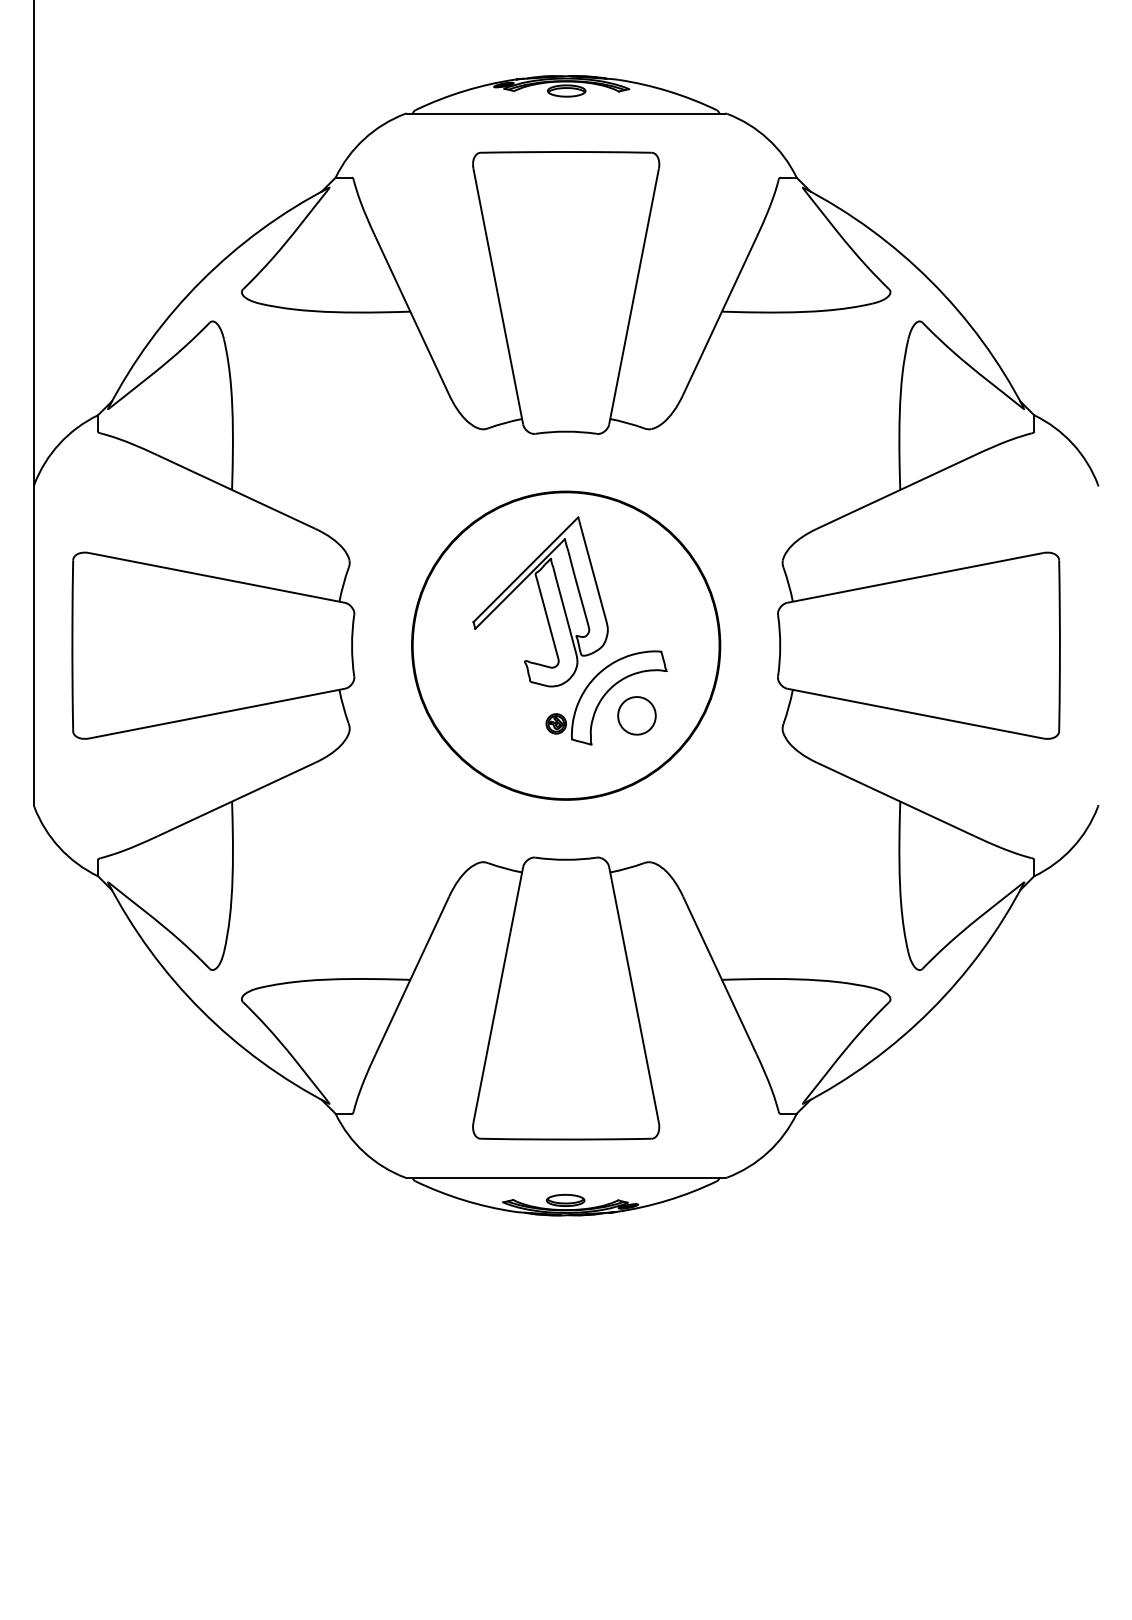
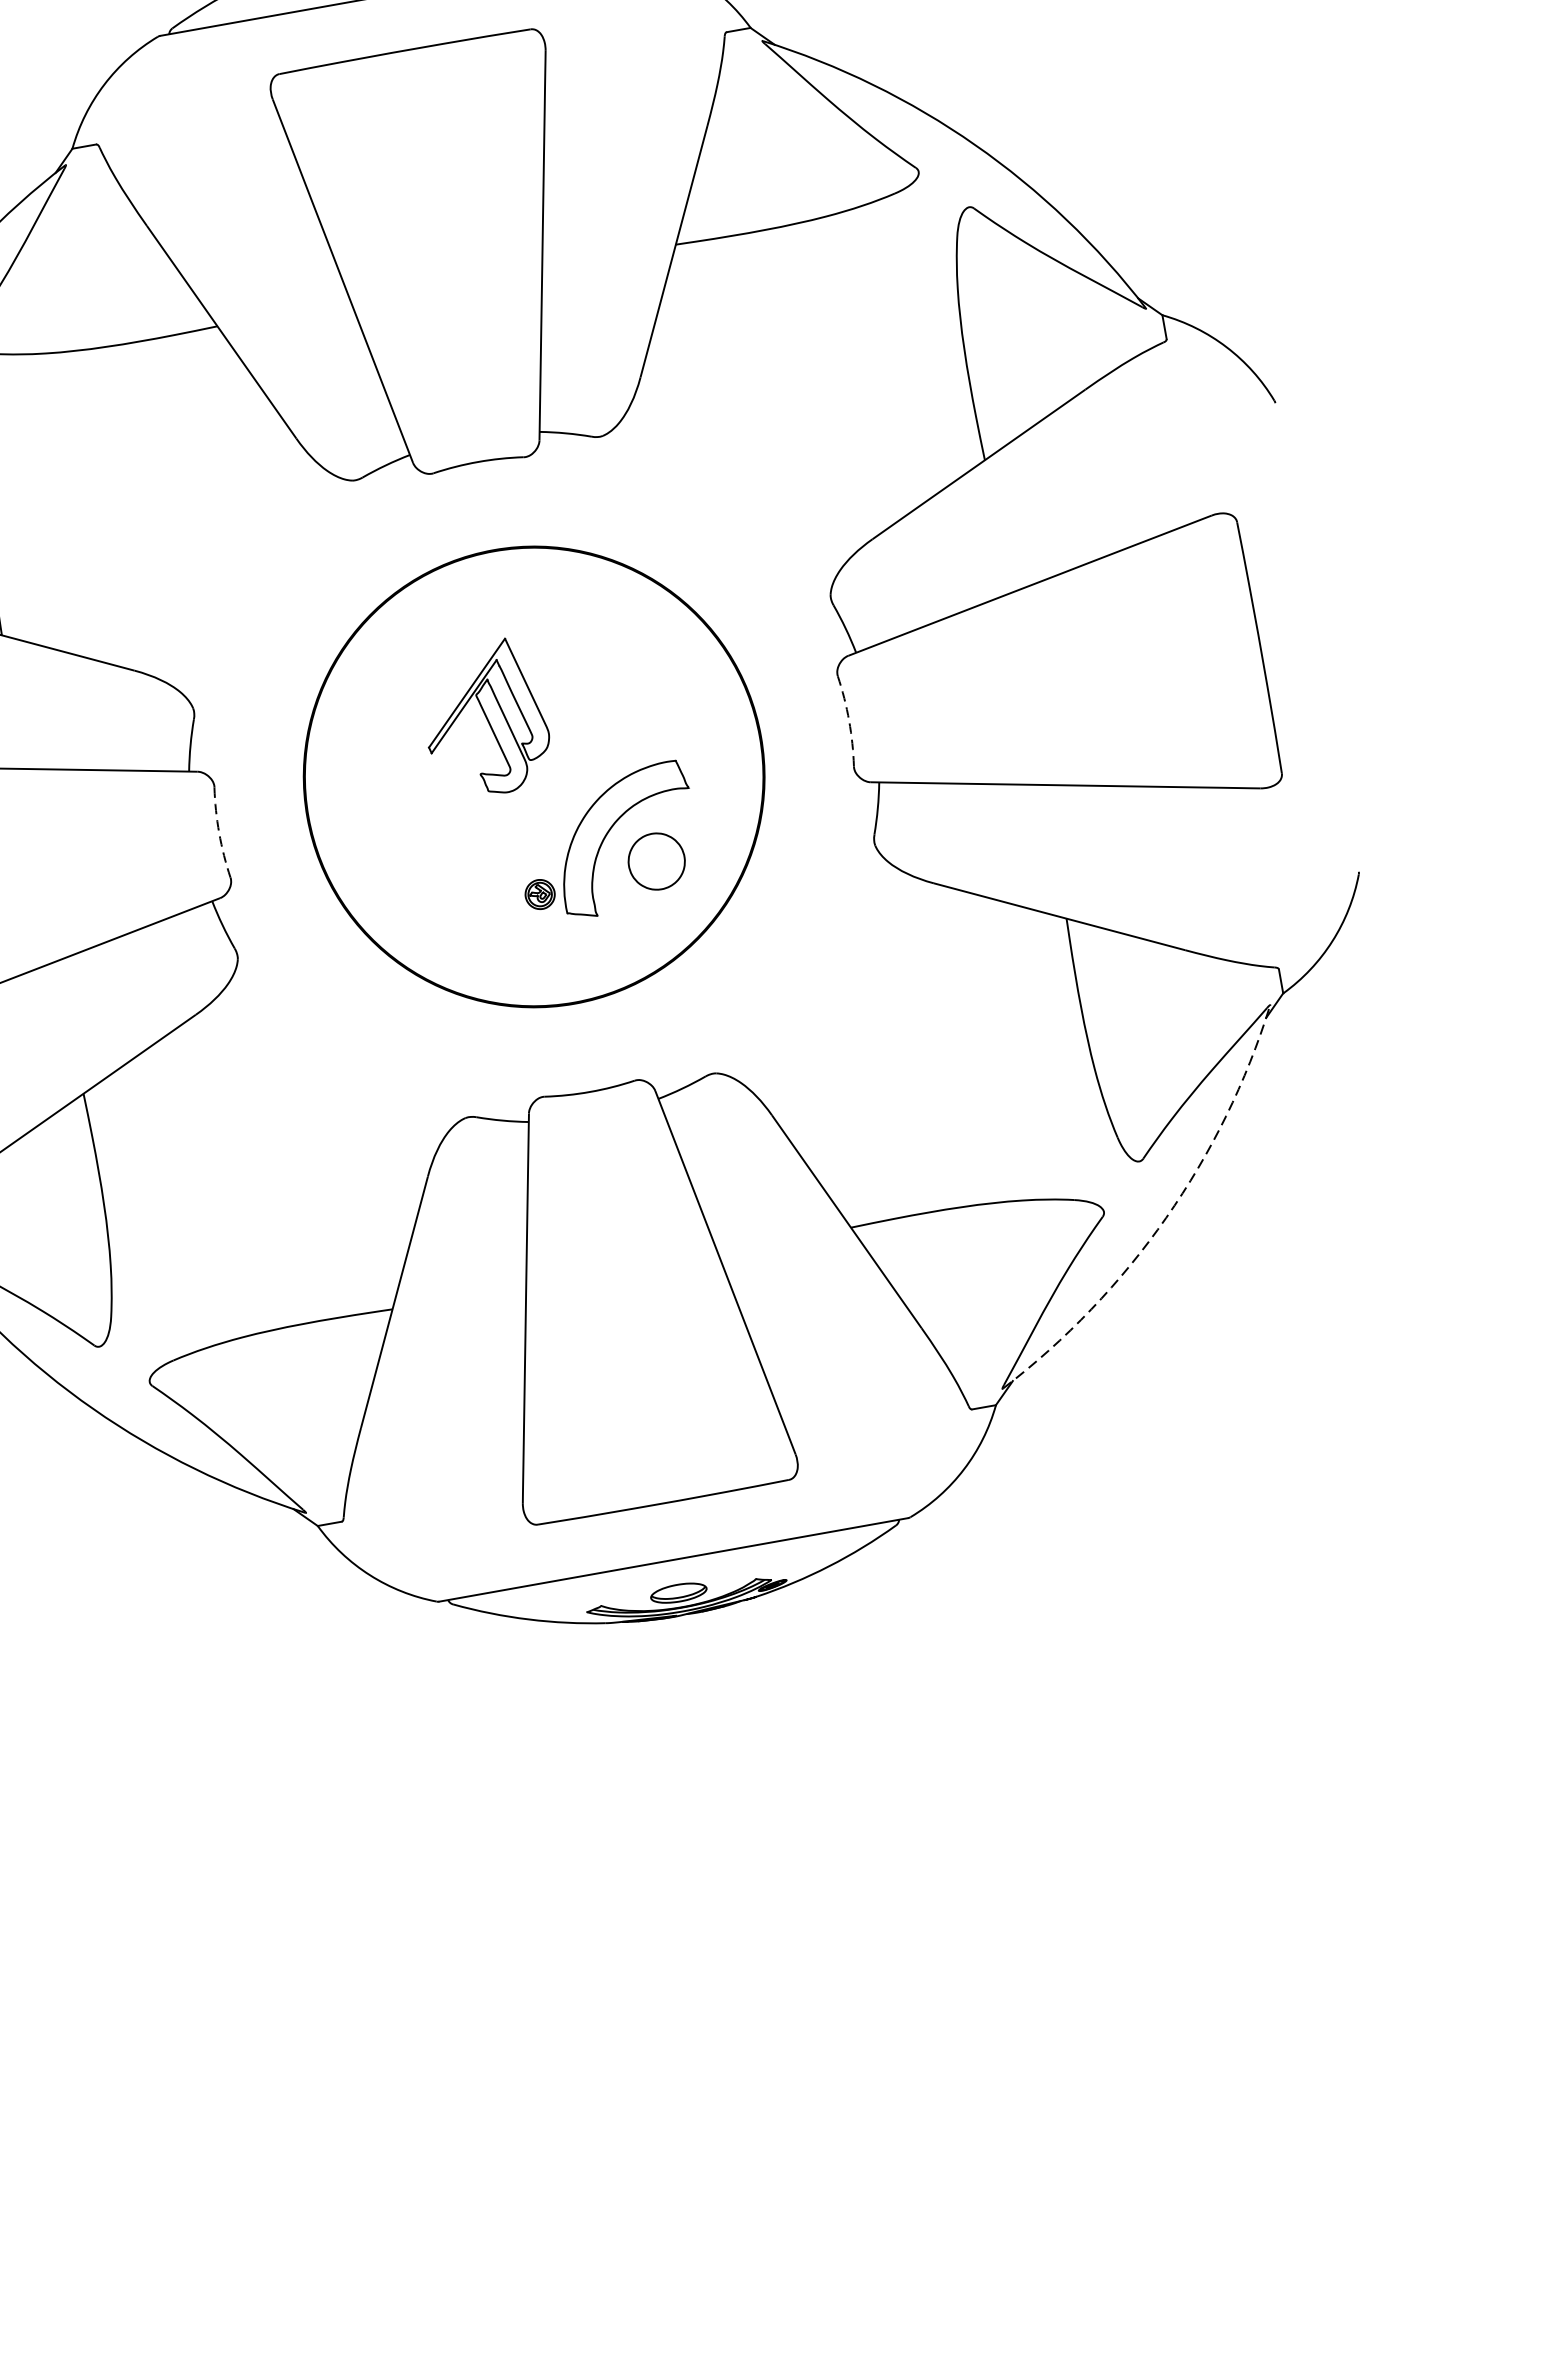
part: (540, 601) -> (484, 718), size x0.6
arc: (352, 645) -> (219, 832), solid -> dashed
arc: (780, 645) -> (849, 720), solid -> dashed
arc: (930, 1010) -> (1165, 1218), solid -> dashed

